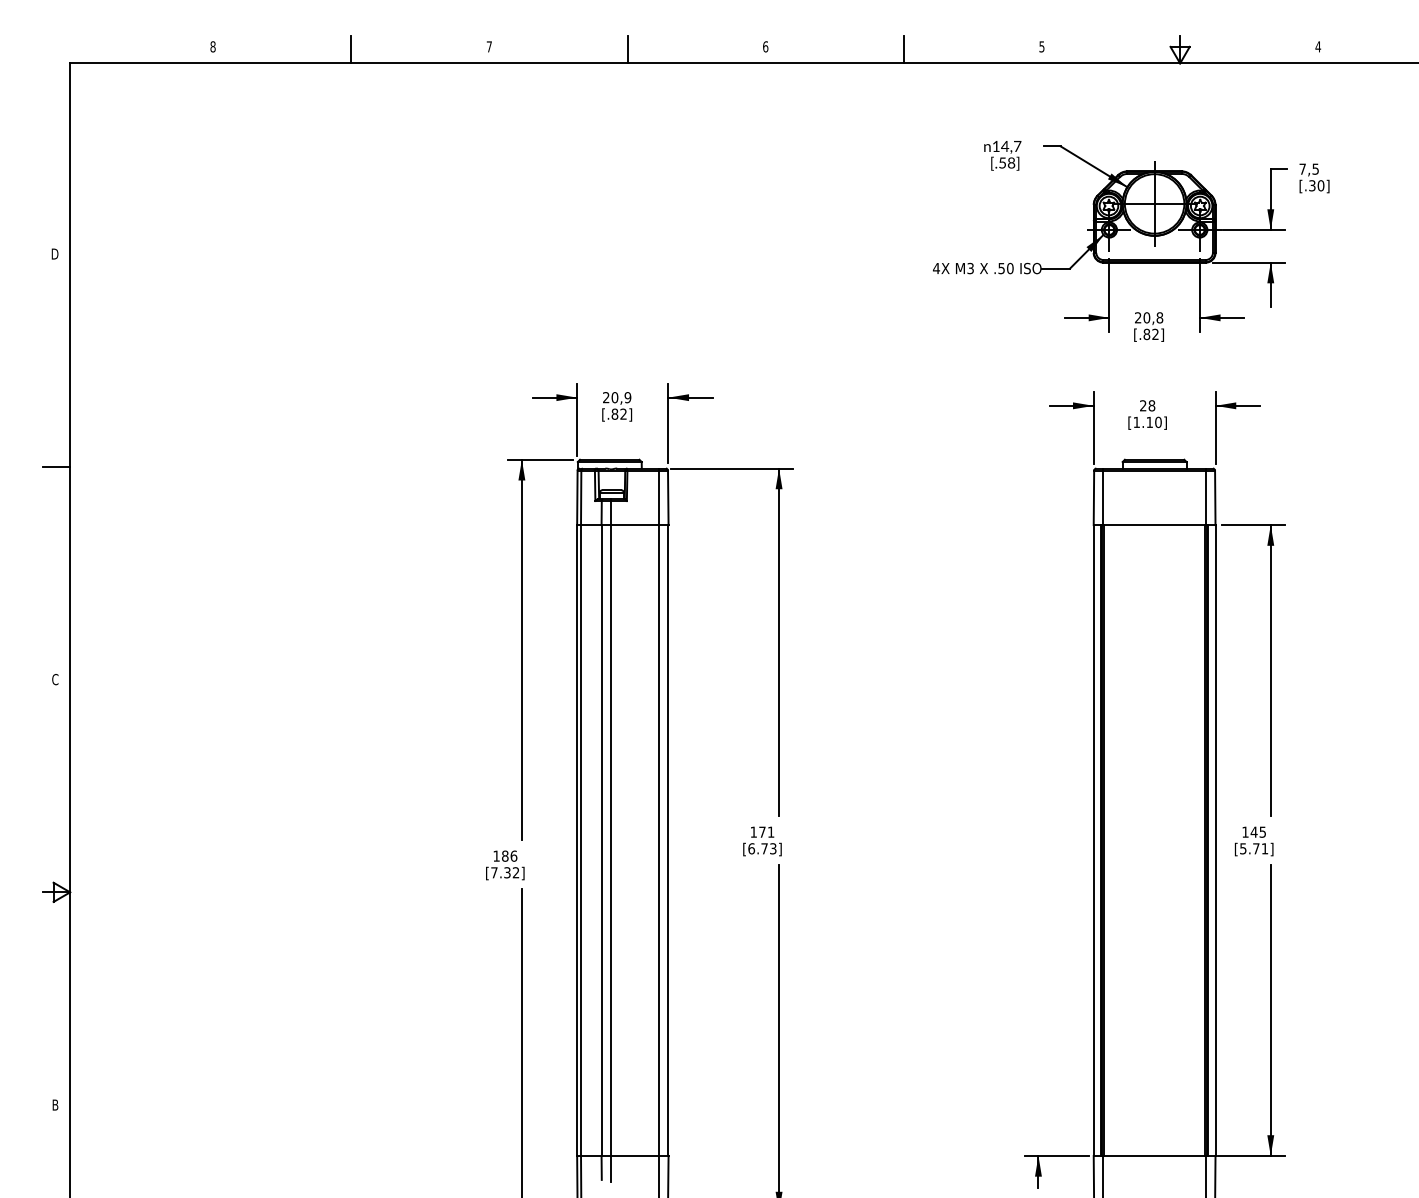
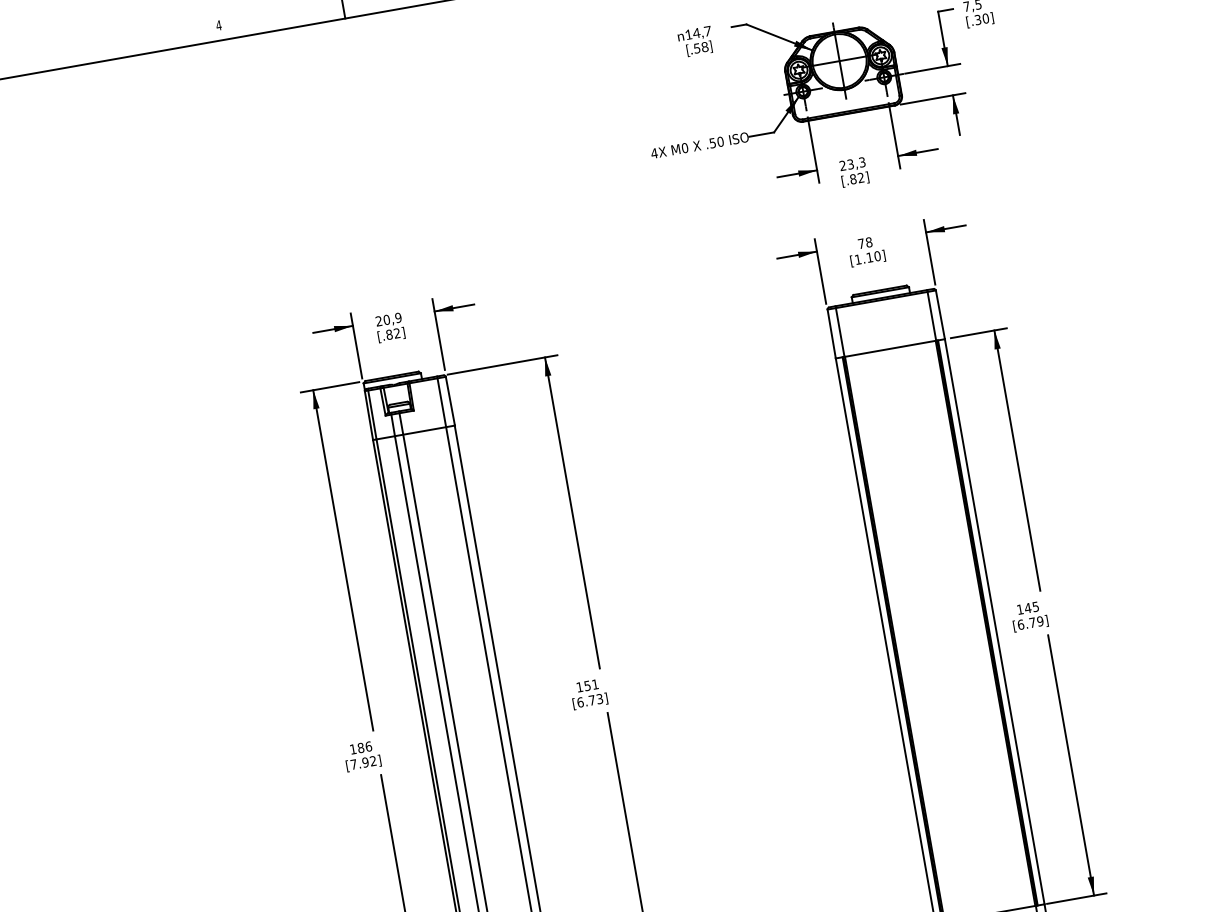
text: (489, 46) -> (218, 25), 7 -> 4
line: (351, 49) -> (95, 49), removed
text: (970, 268) -> (684, 148), M3 -> M0
text: (1153, 317) -> (856, 163), 20,8 -> 23,3
text: (1143, 405) -> (861, 243), 28 -> 78
text: (762, 831) -> (587, 685), 171 -> 151
text: (1254, 848) -> (1030, 622), [5.71] -> [6.79]
text: (507, 872) -> (365, 762), [7.32] -> [7.92]

